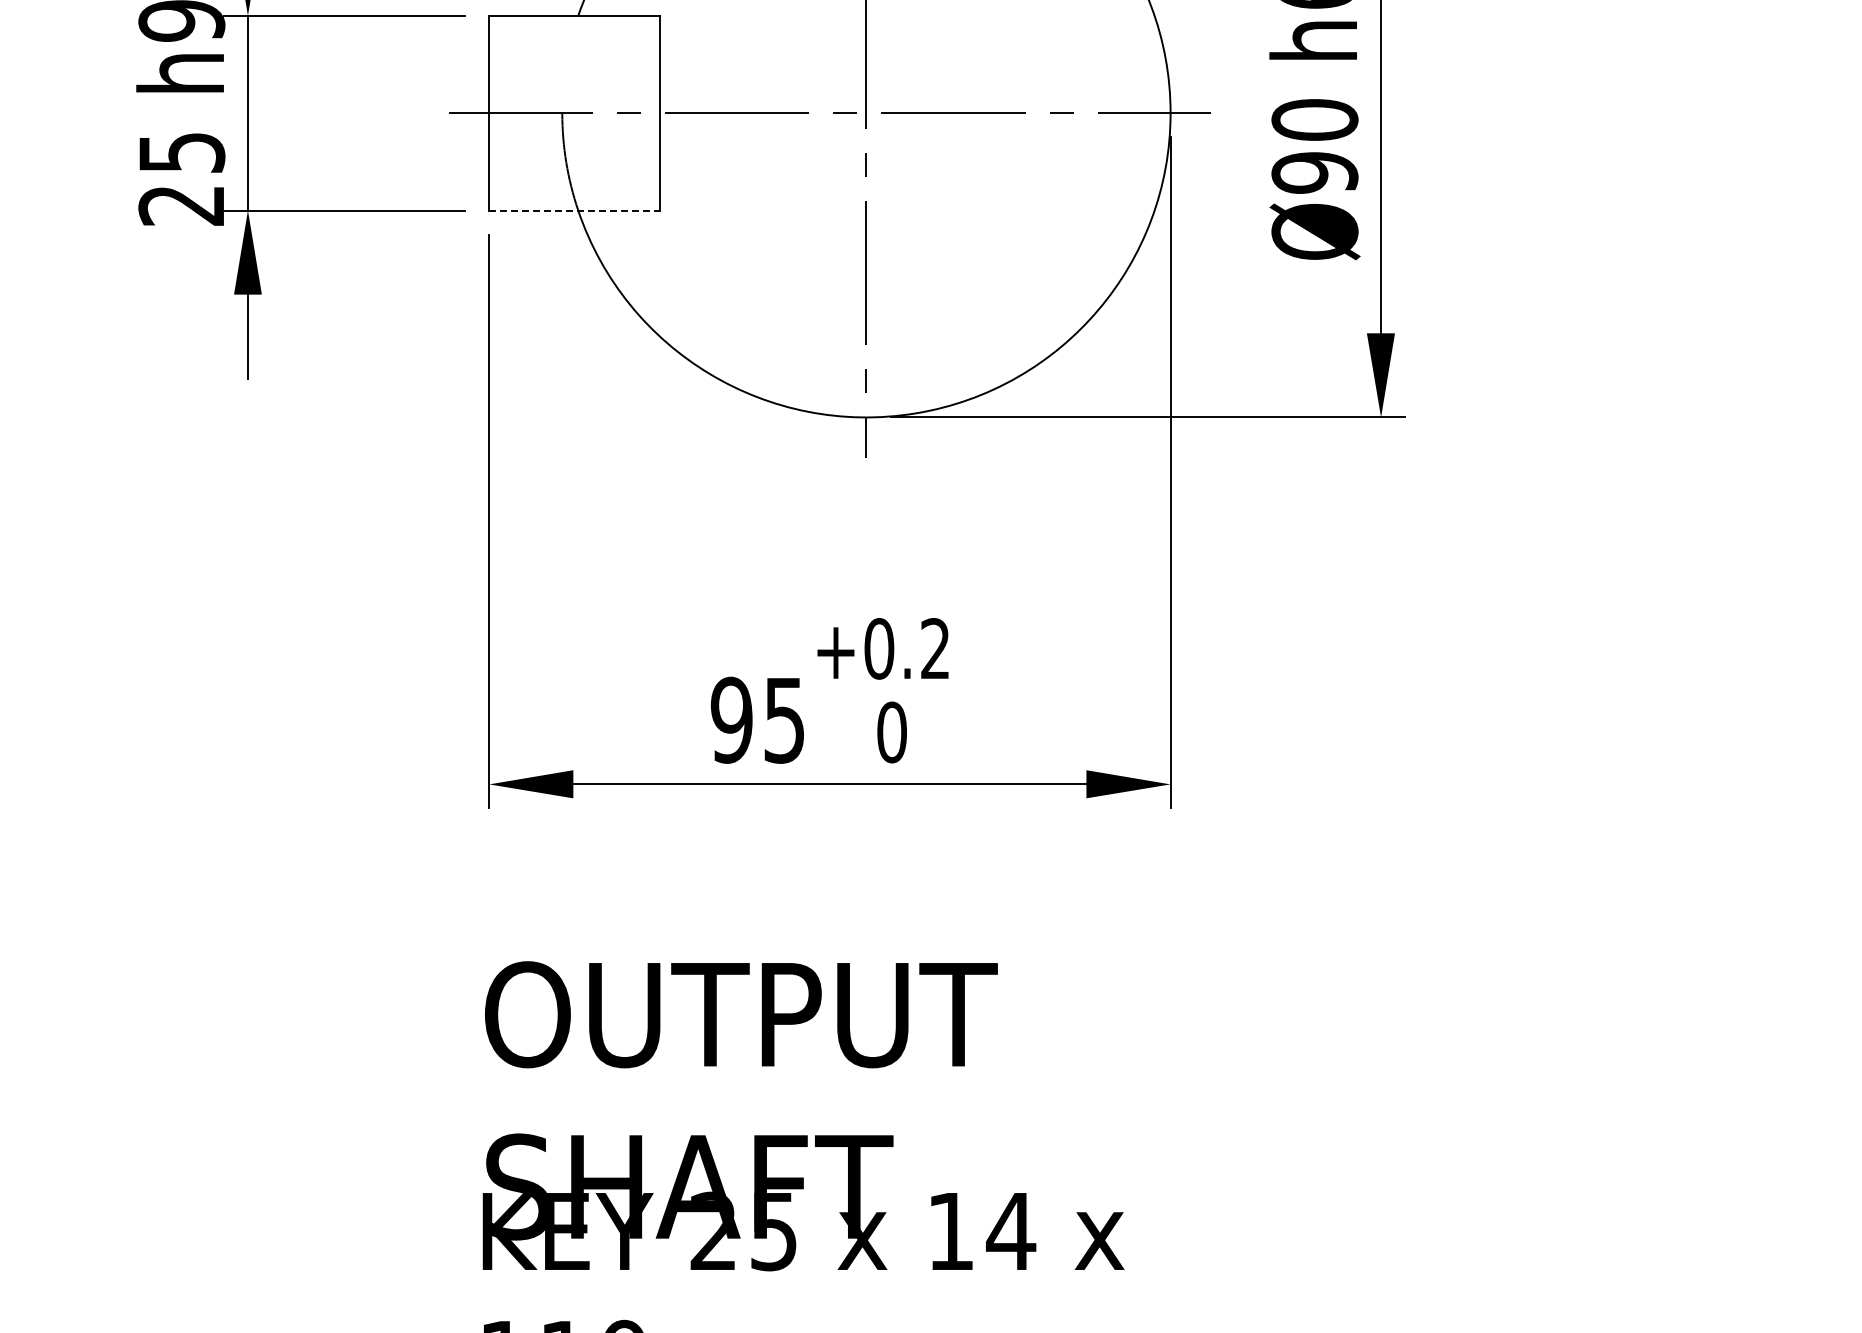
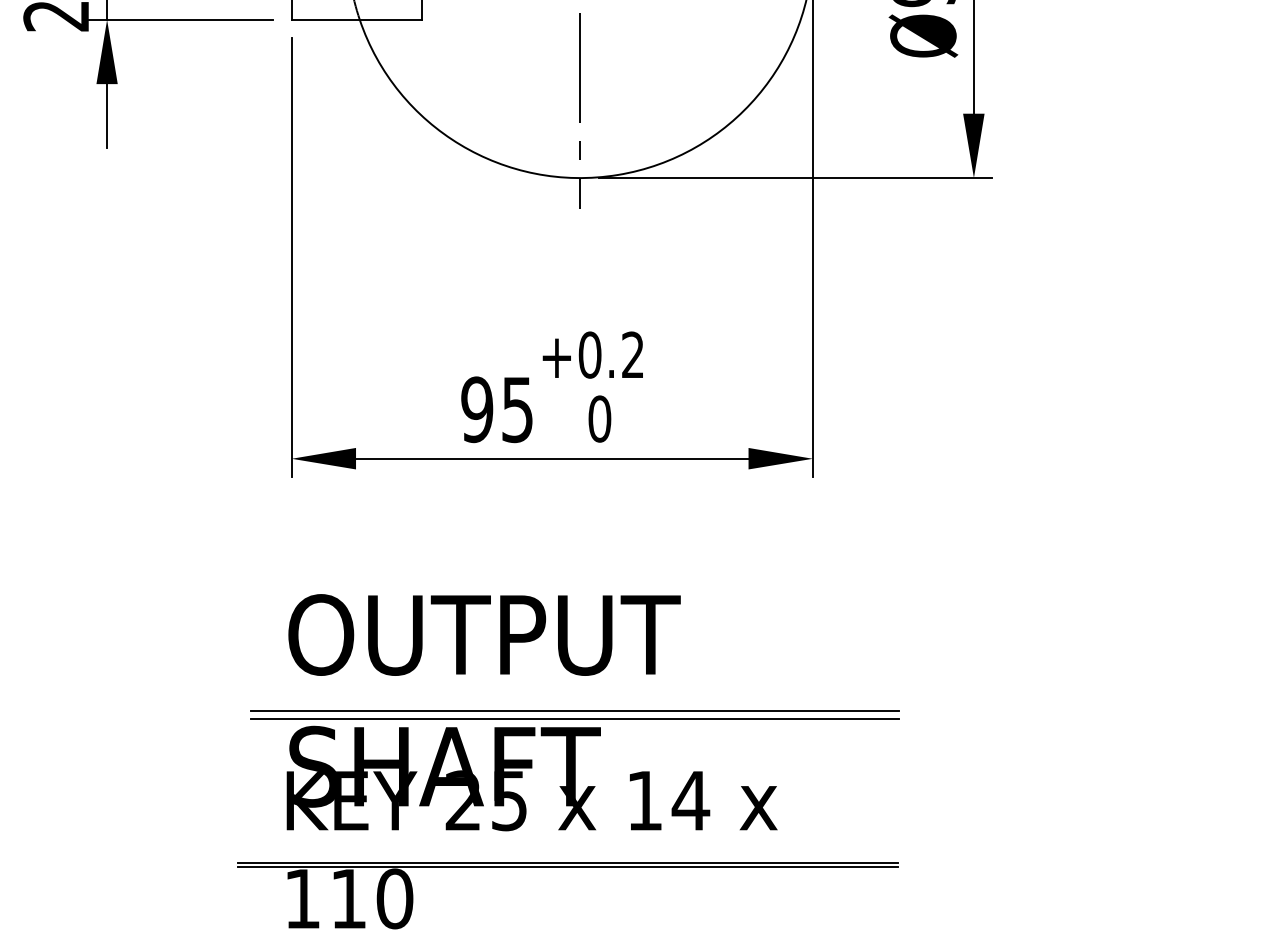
line: (574, 210) -> (356, 19), dashed -> solid
line: (859, 1114) -> (574, 711), added
line: (859, 1125) -> (574, 719), added
line: (849, 1312) -> (567, 862), added
line: (849, 1317) -> (567, 866), added

